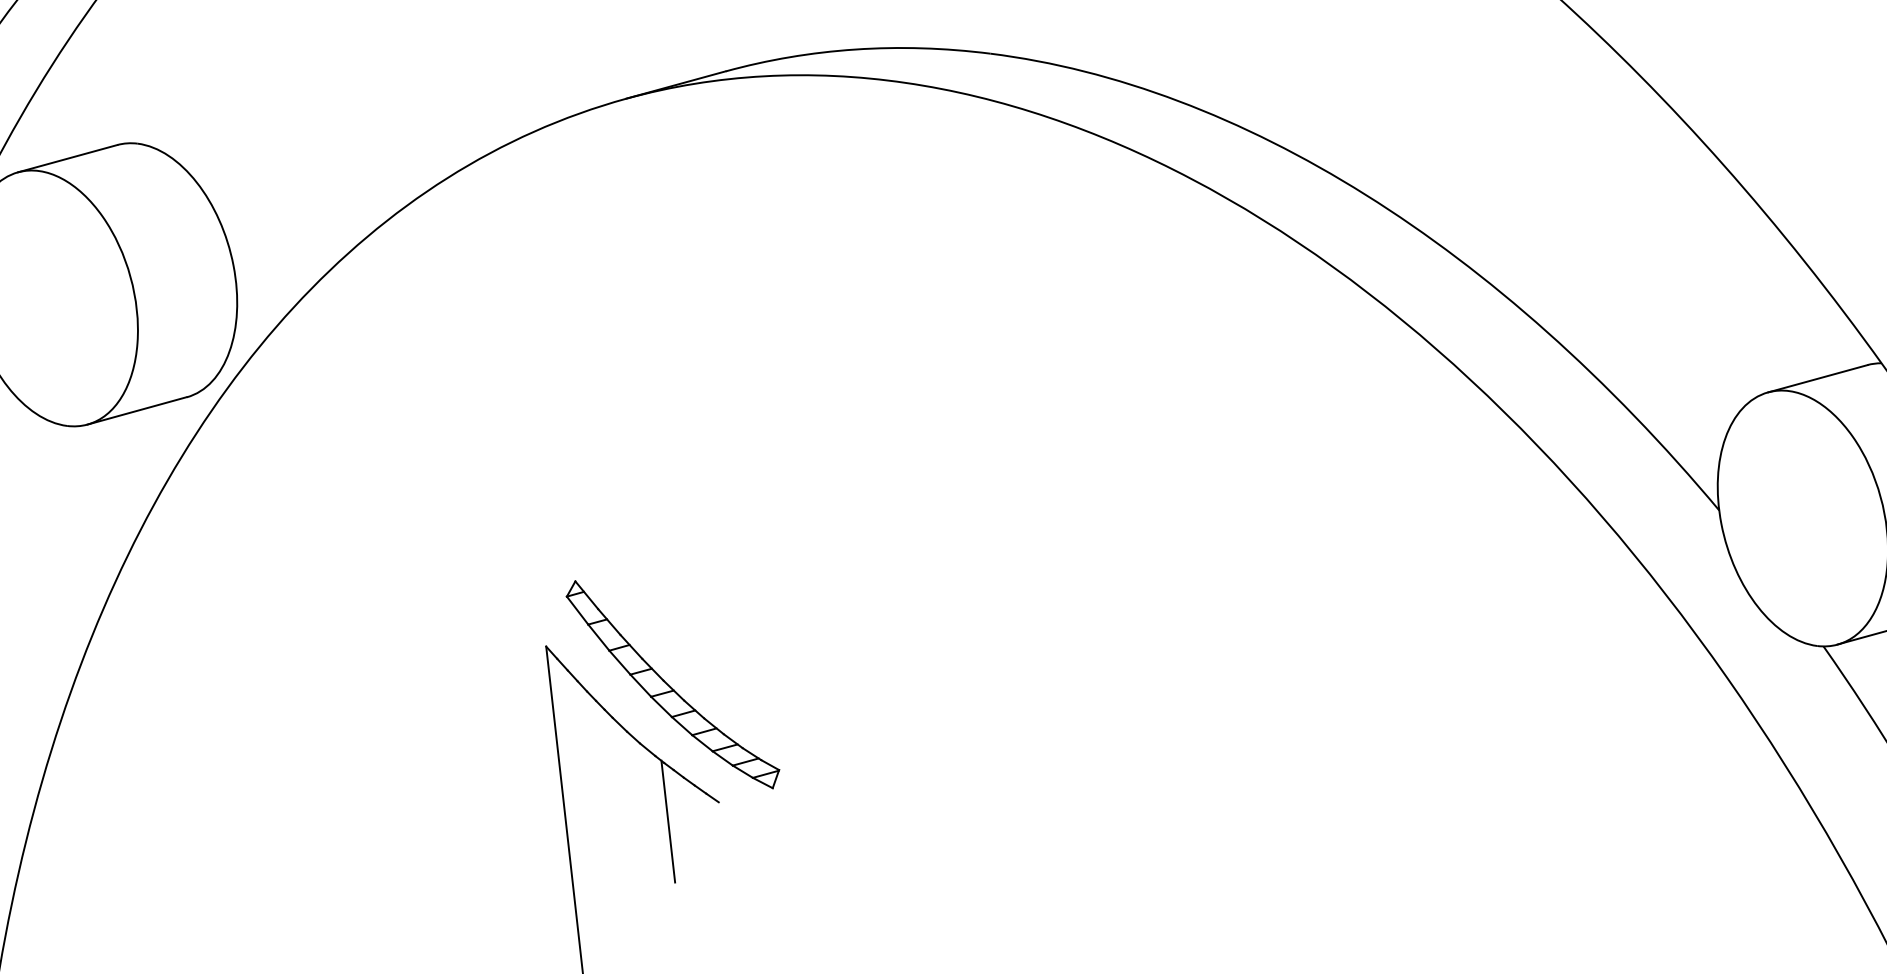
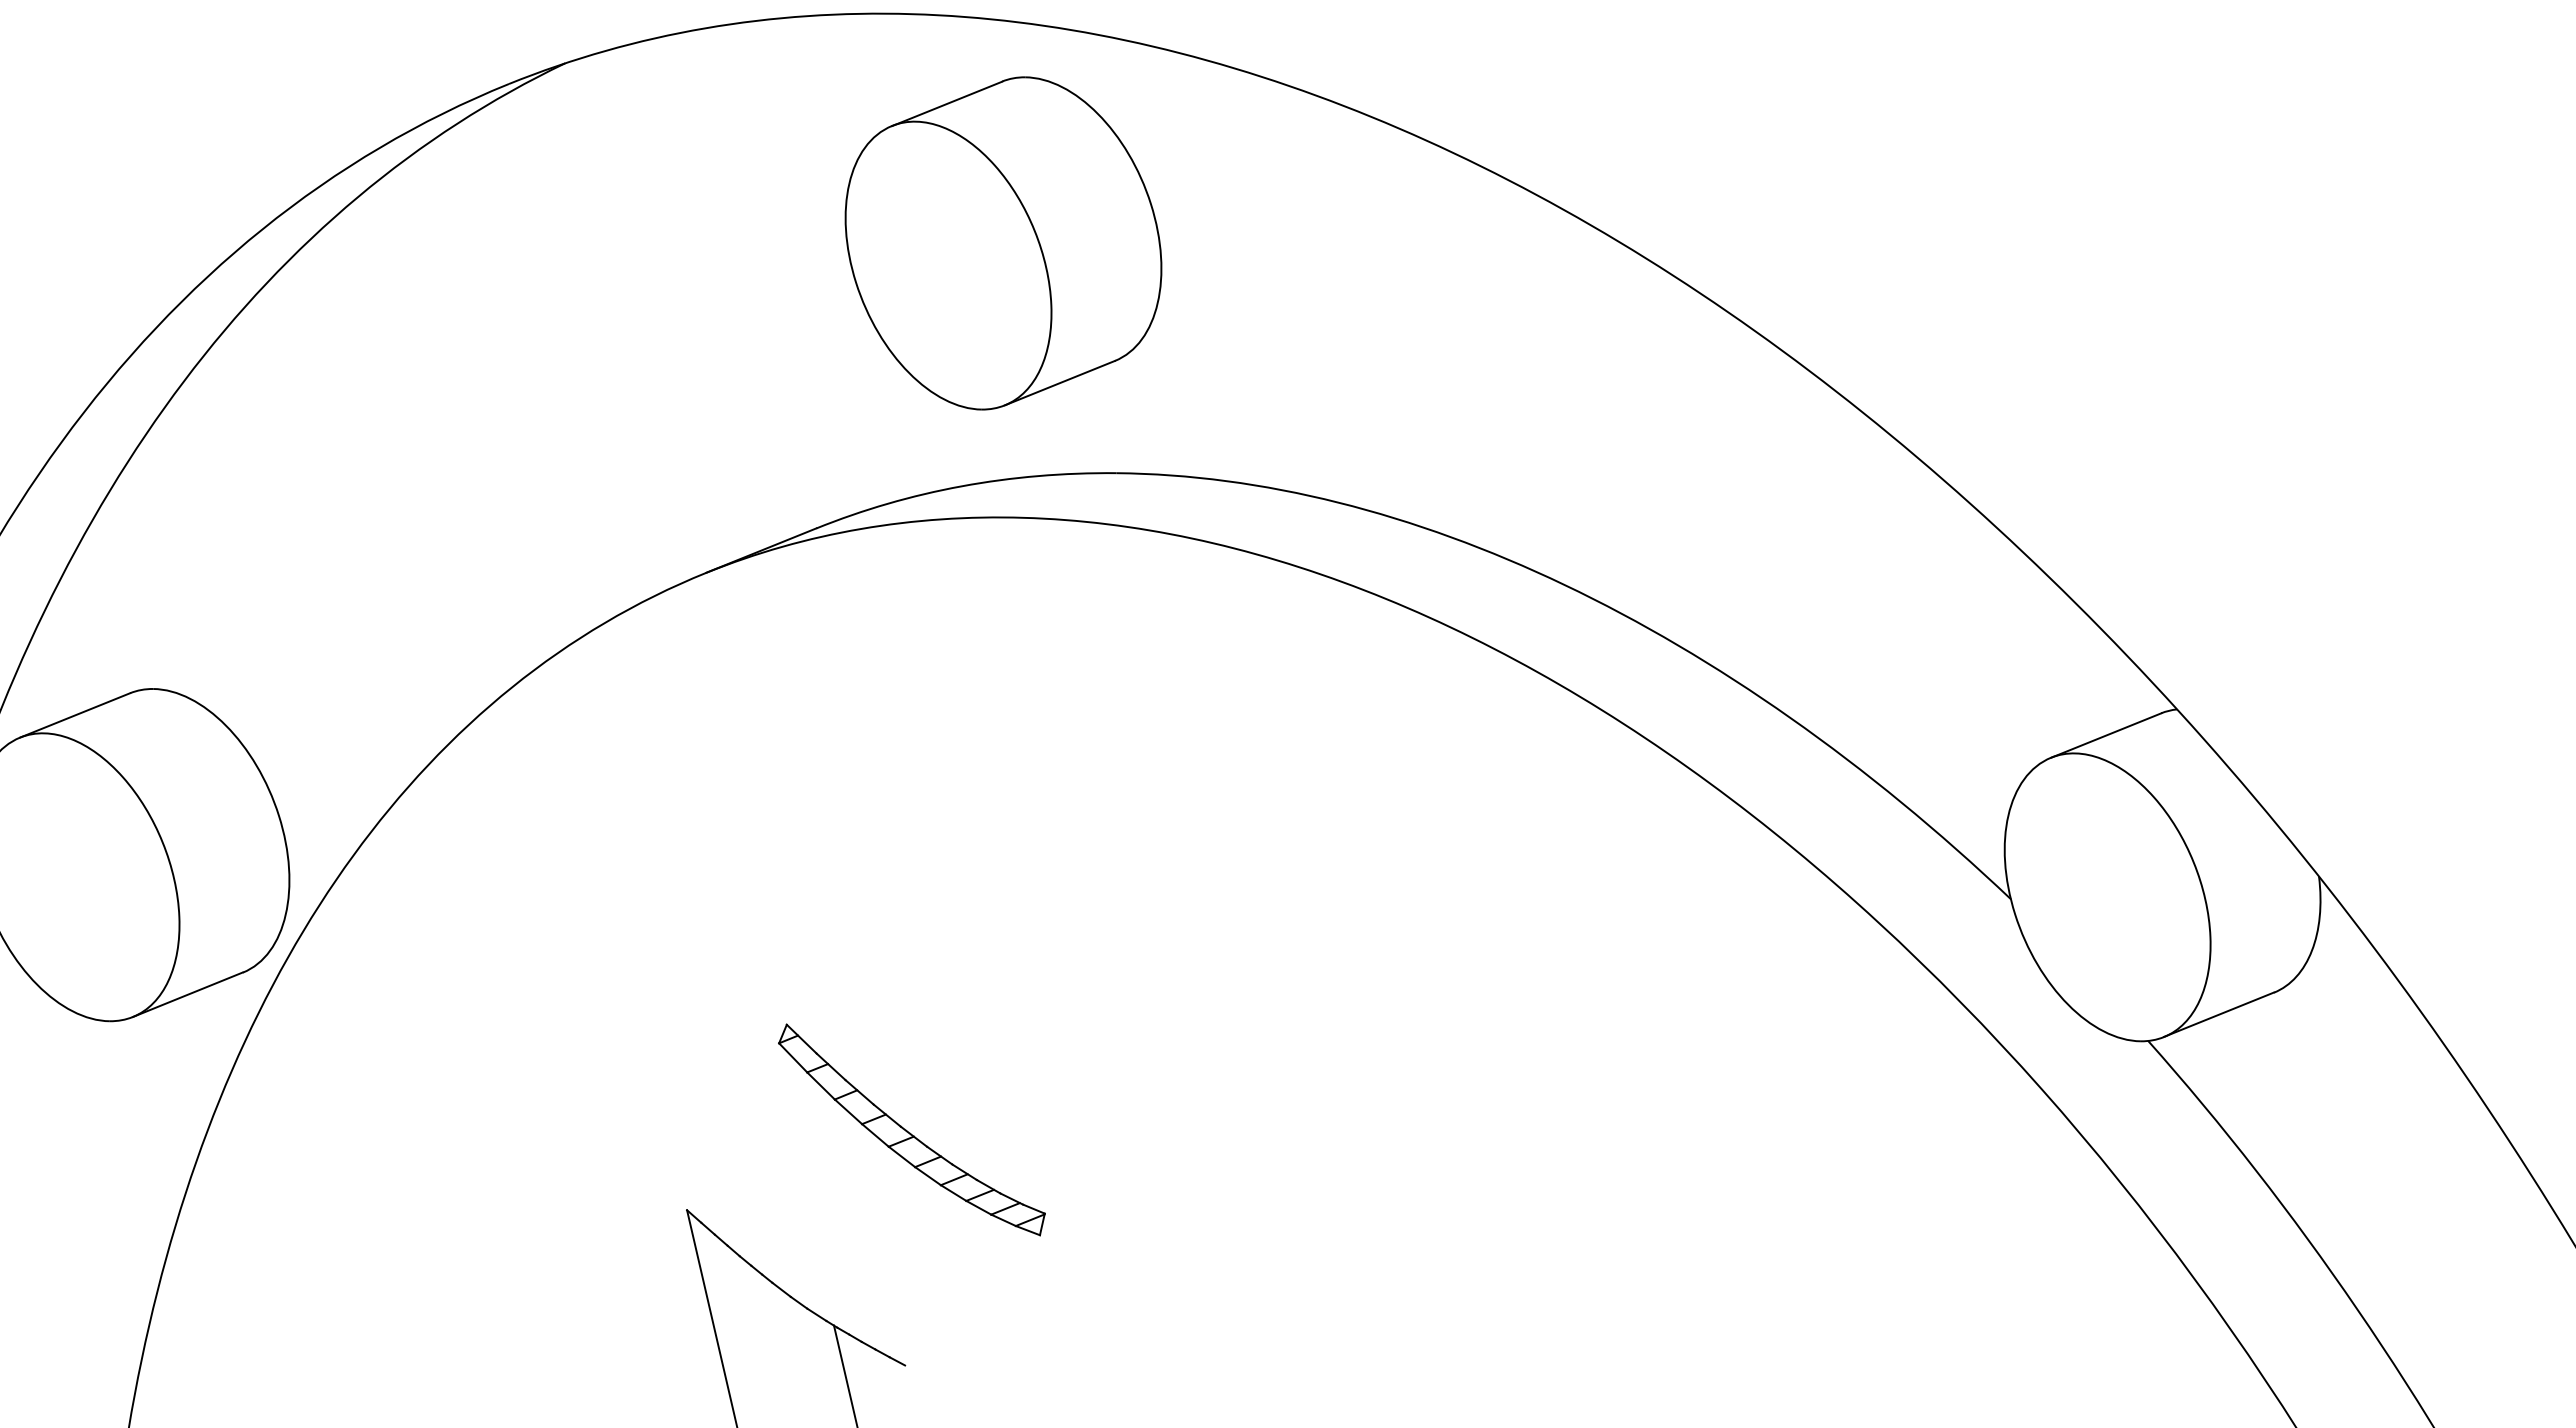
part: (672, 684) -> (911, 1129), moved

